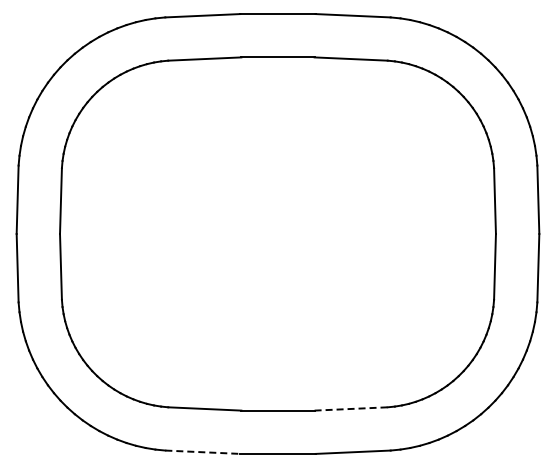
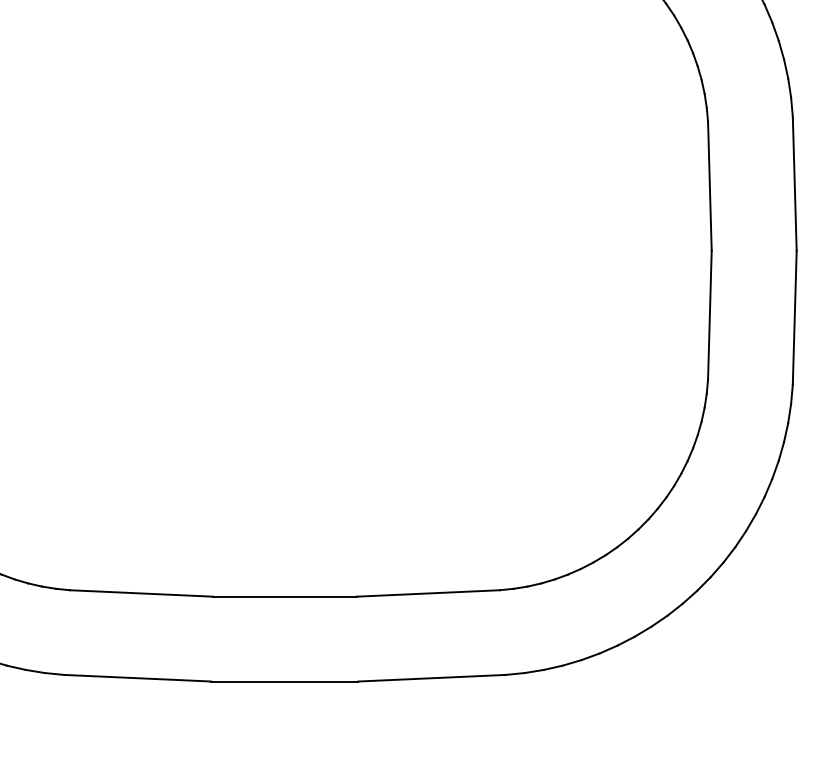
line: (351, 408) -> (428, 592), dashed -> solid
line: (202, 452) -> (136, 678), dashed -> solid

